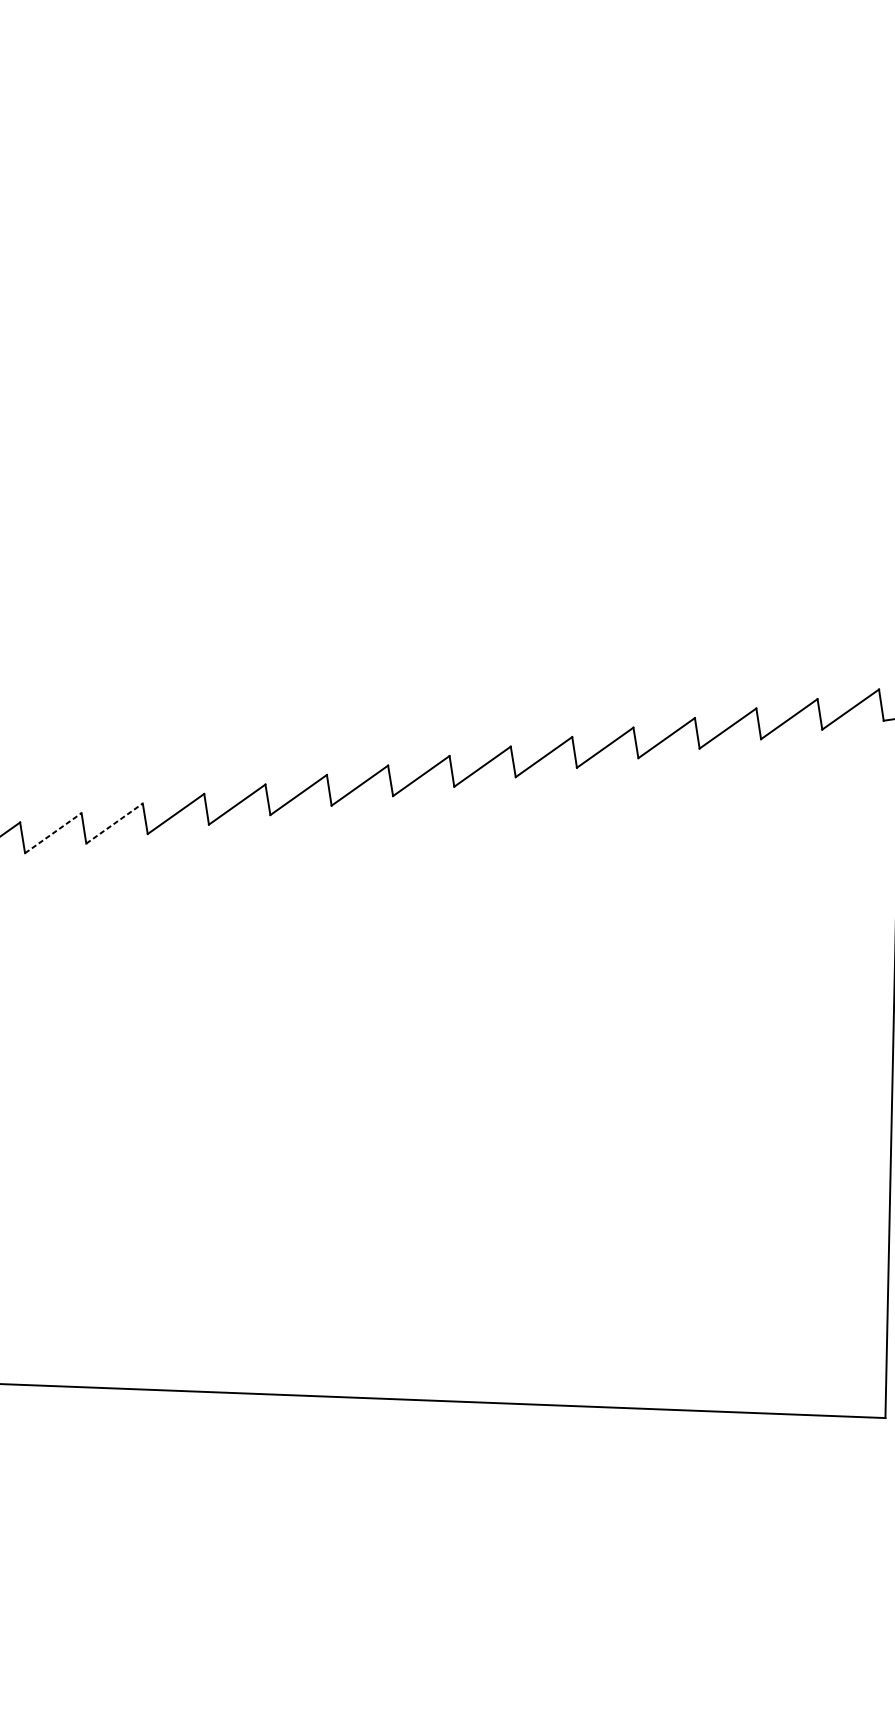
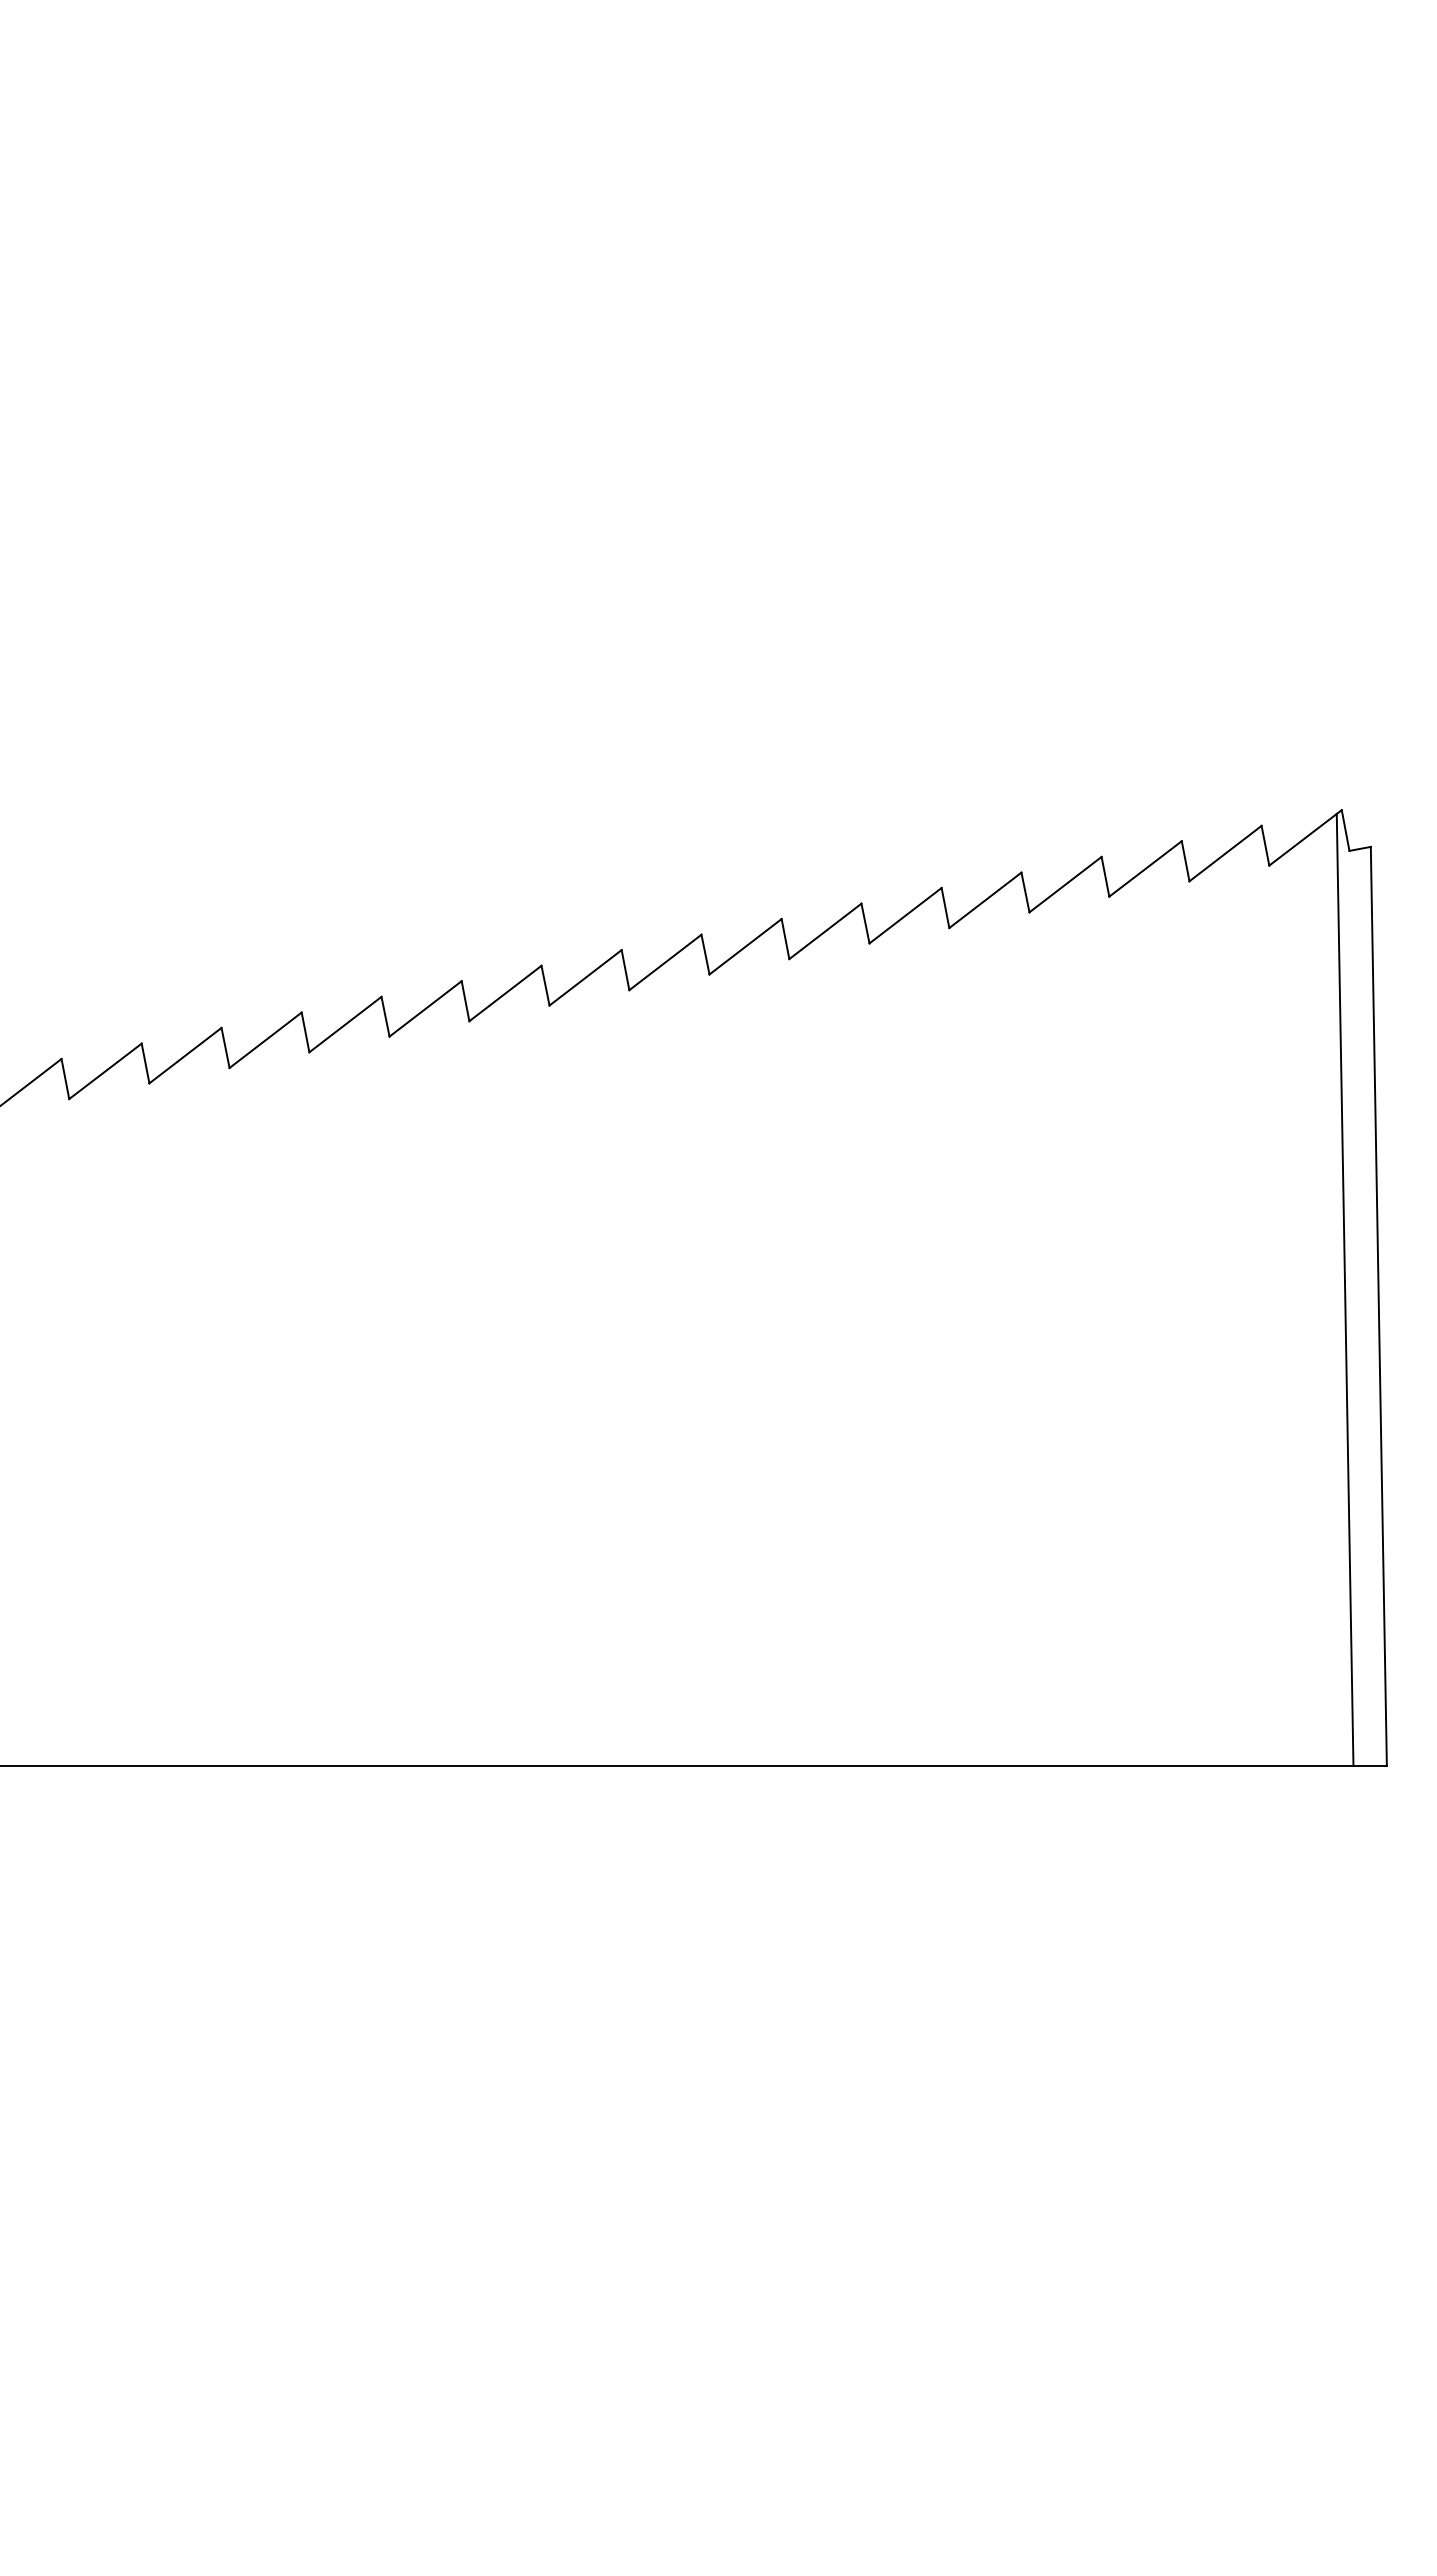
line: (114, 823) -> (345, 1024), dashed -> solid
line: (54, 832) -> (266, 1039), dashed -> solid
line: (867, 1054) -> (1344, 1289), added

